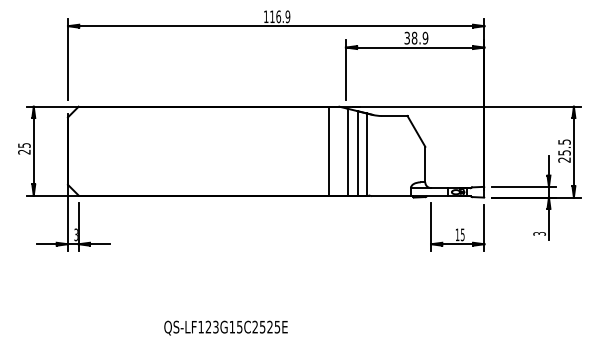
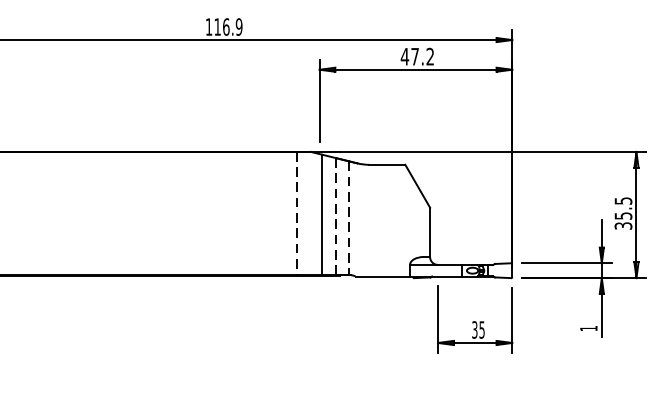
text: (416, 37) -> (417, 55), 38.9 -> 47.2
line: (329, 151) -> (296, 214), solid -> dashed
line: (357, 153) -> (335, 216), solid -> dashed
line: (366, 154) -> (348, 218), solid -> dashed
text: (564, 159) -> (623, 225), 25.5 -> 35.5
text: (539, 233) -> (588, 328), 3 -> 1
text: (457, 234) -> (474, 329), 15 -> 35

